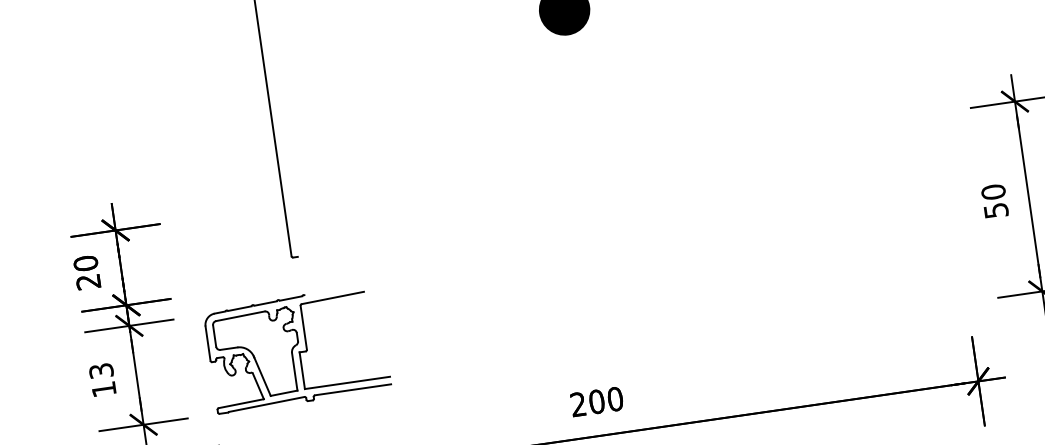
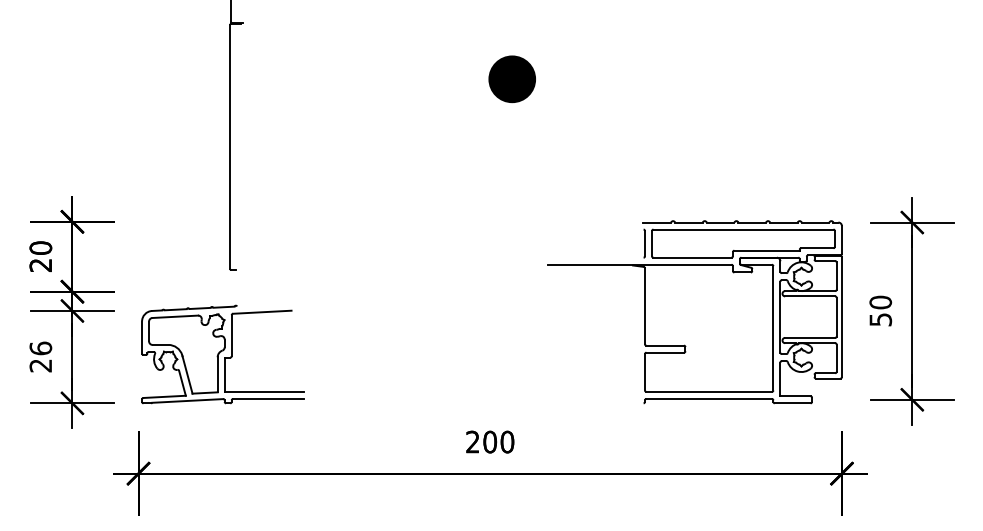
part: (795, 231) -> (694, 312), added
text: (102, 379) -> (40, 356), 13 -> 26

